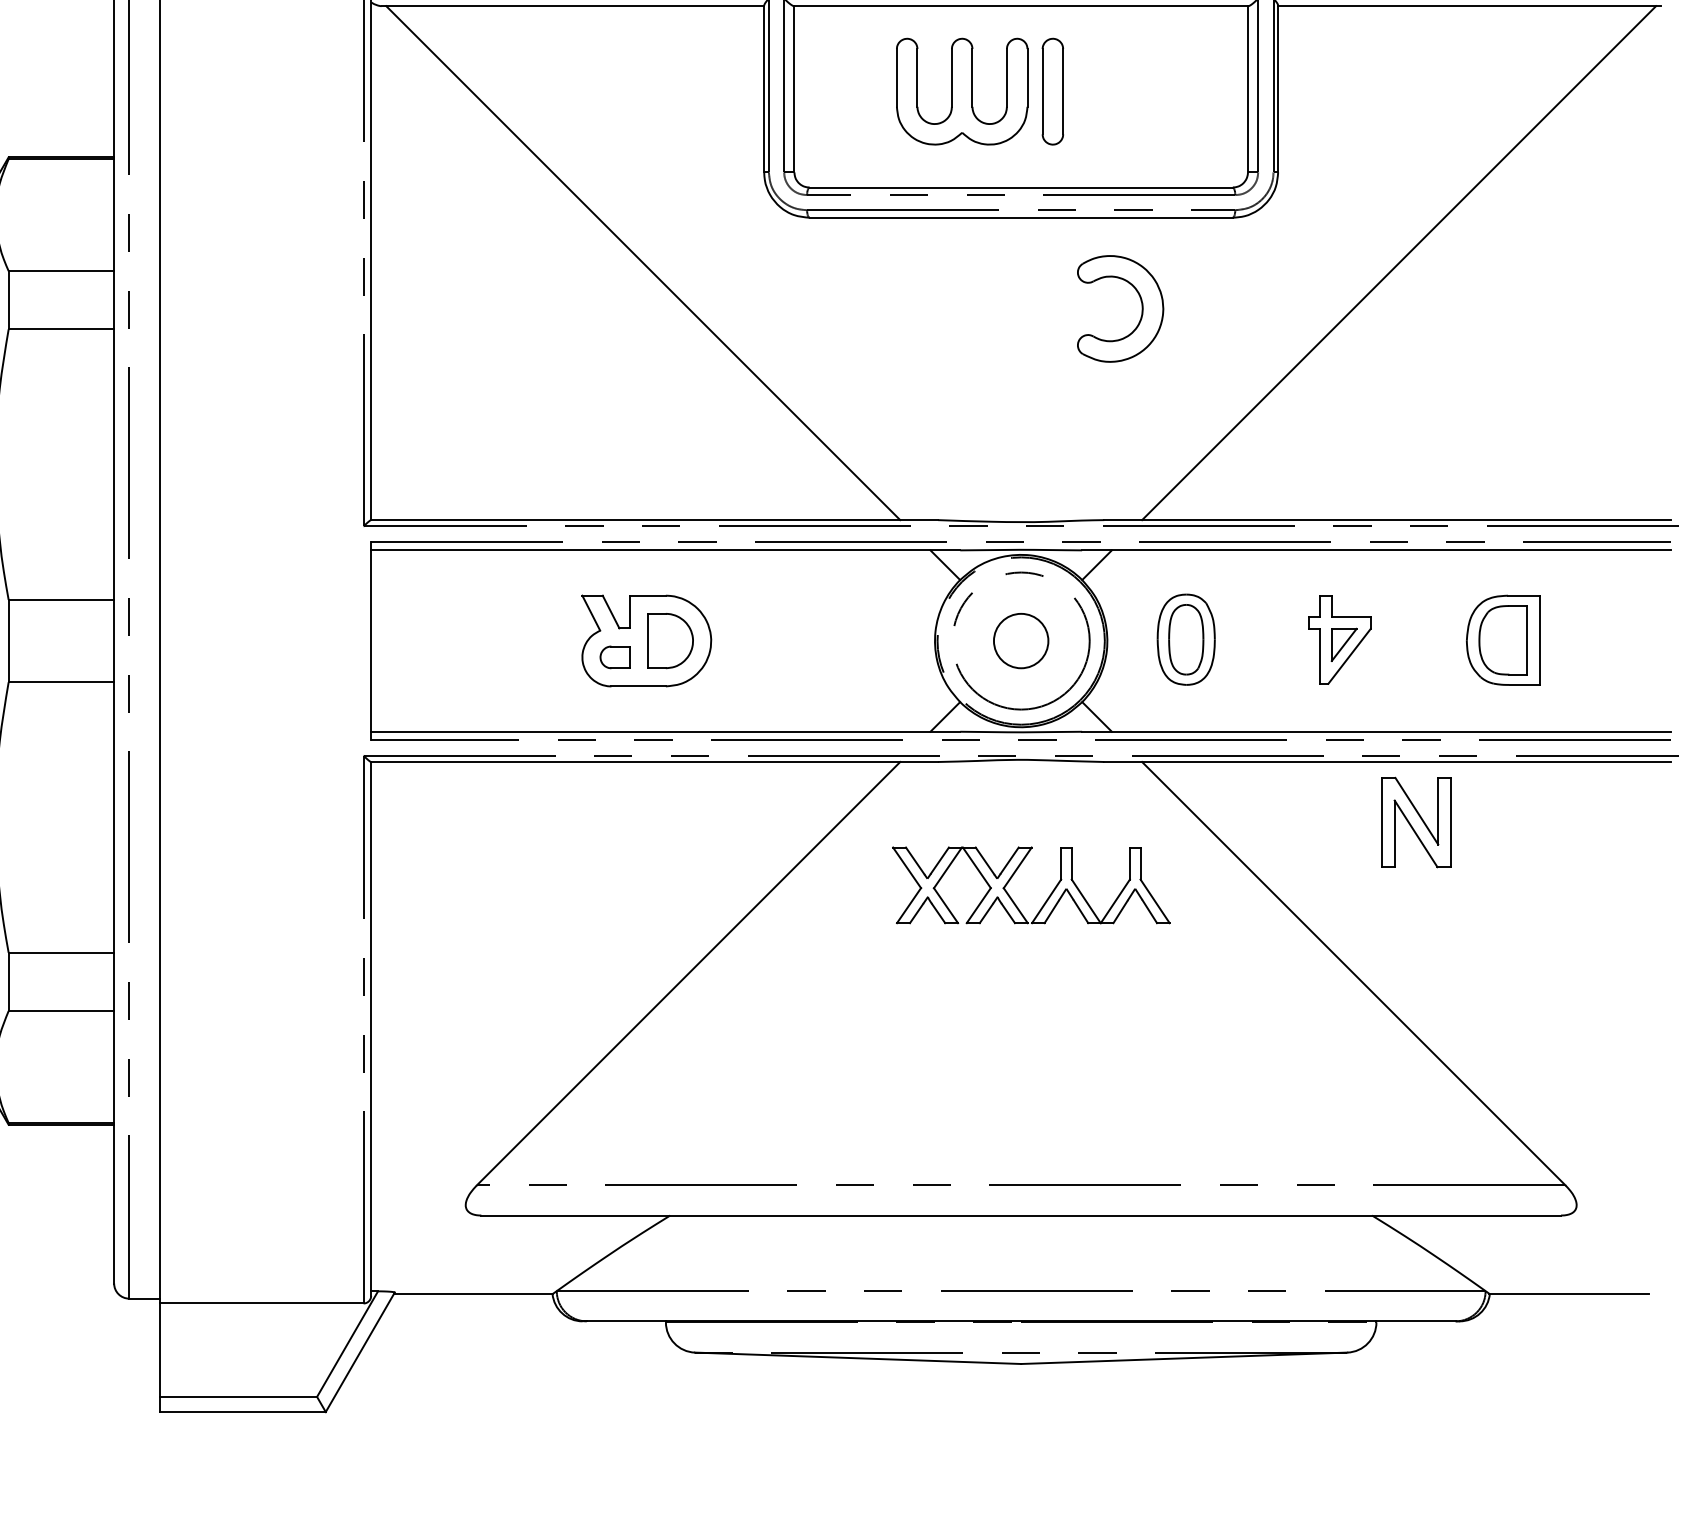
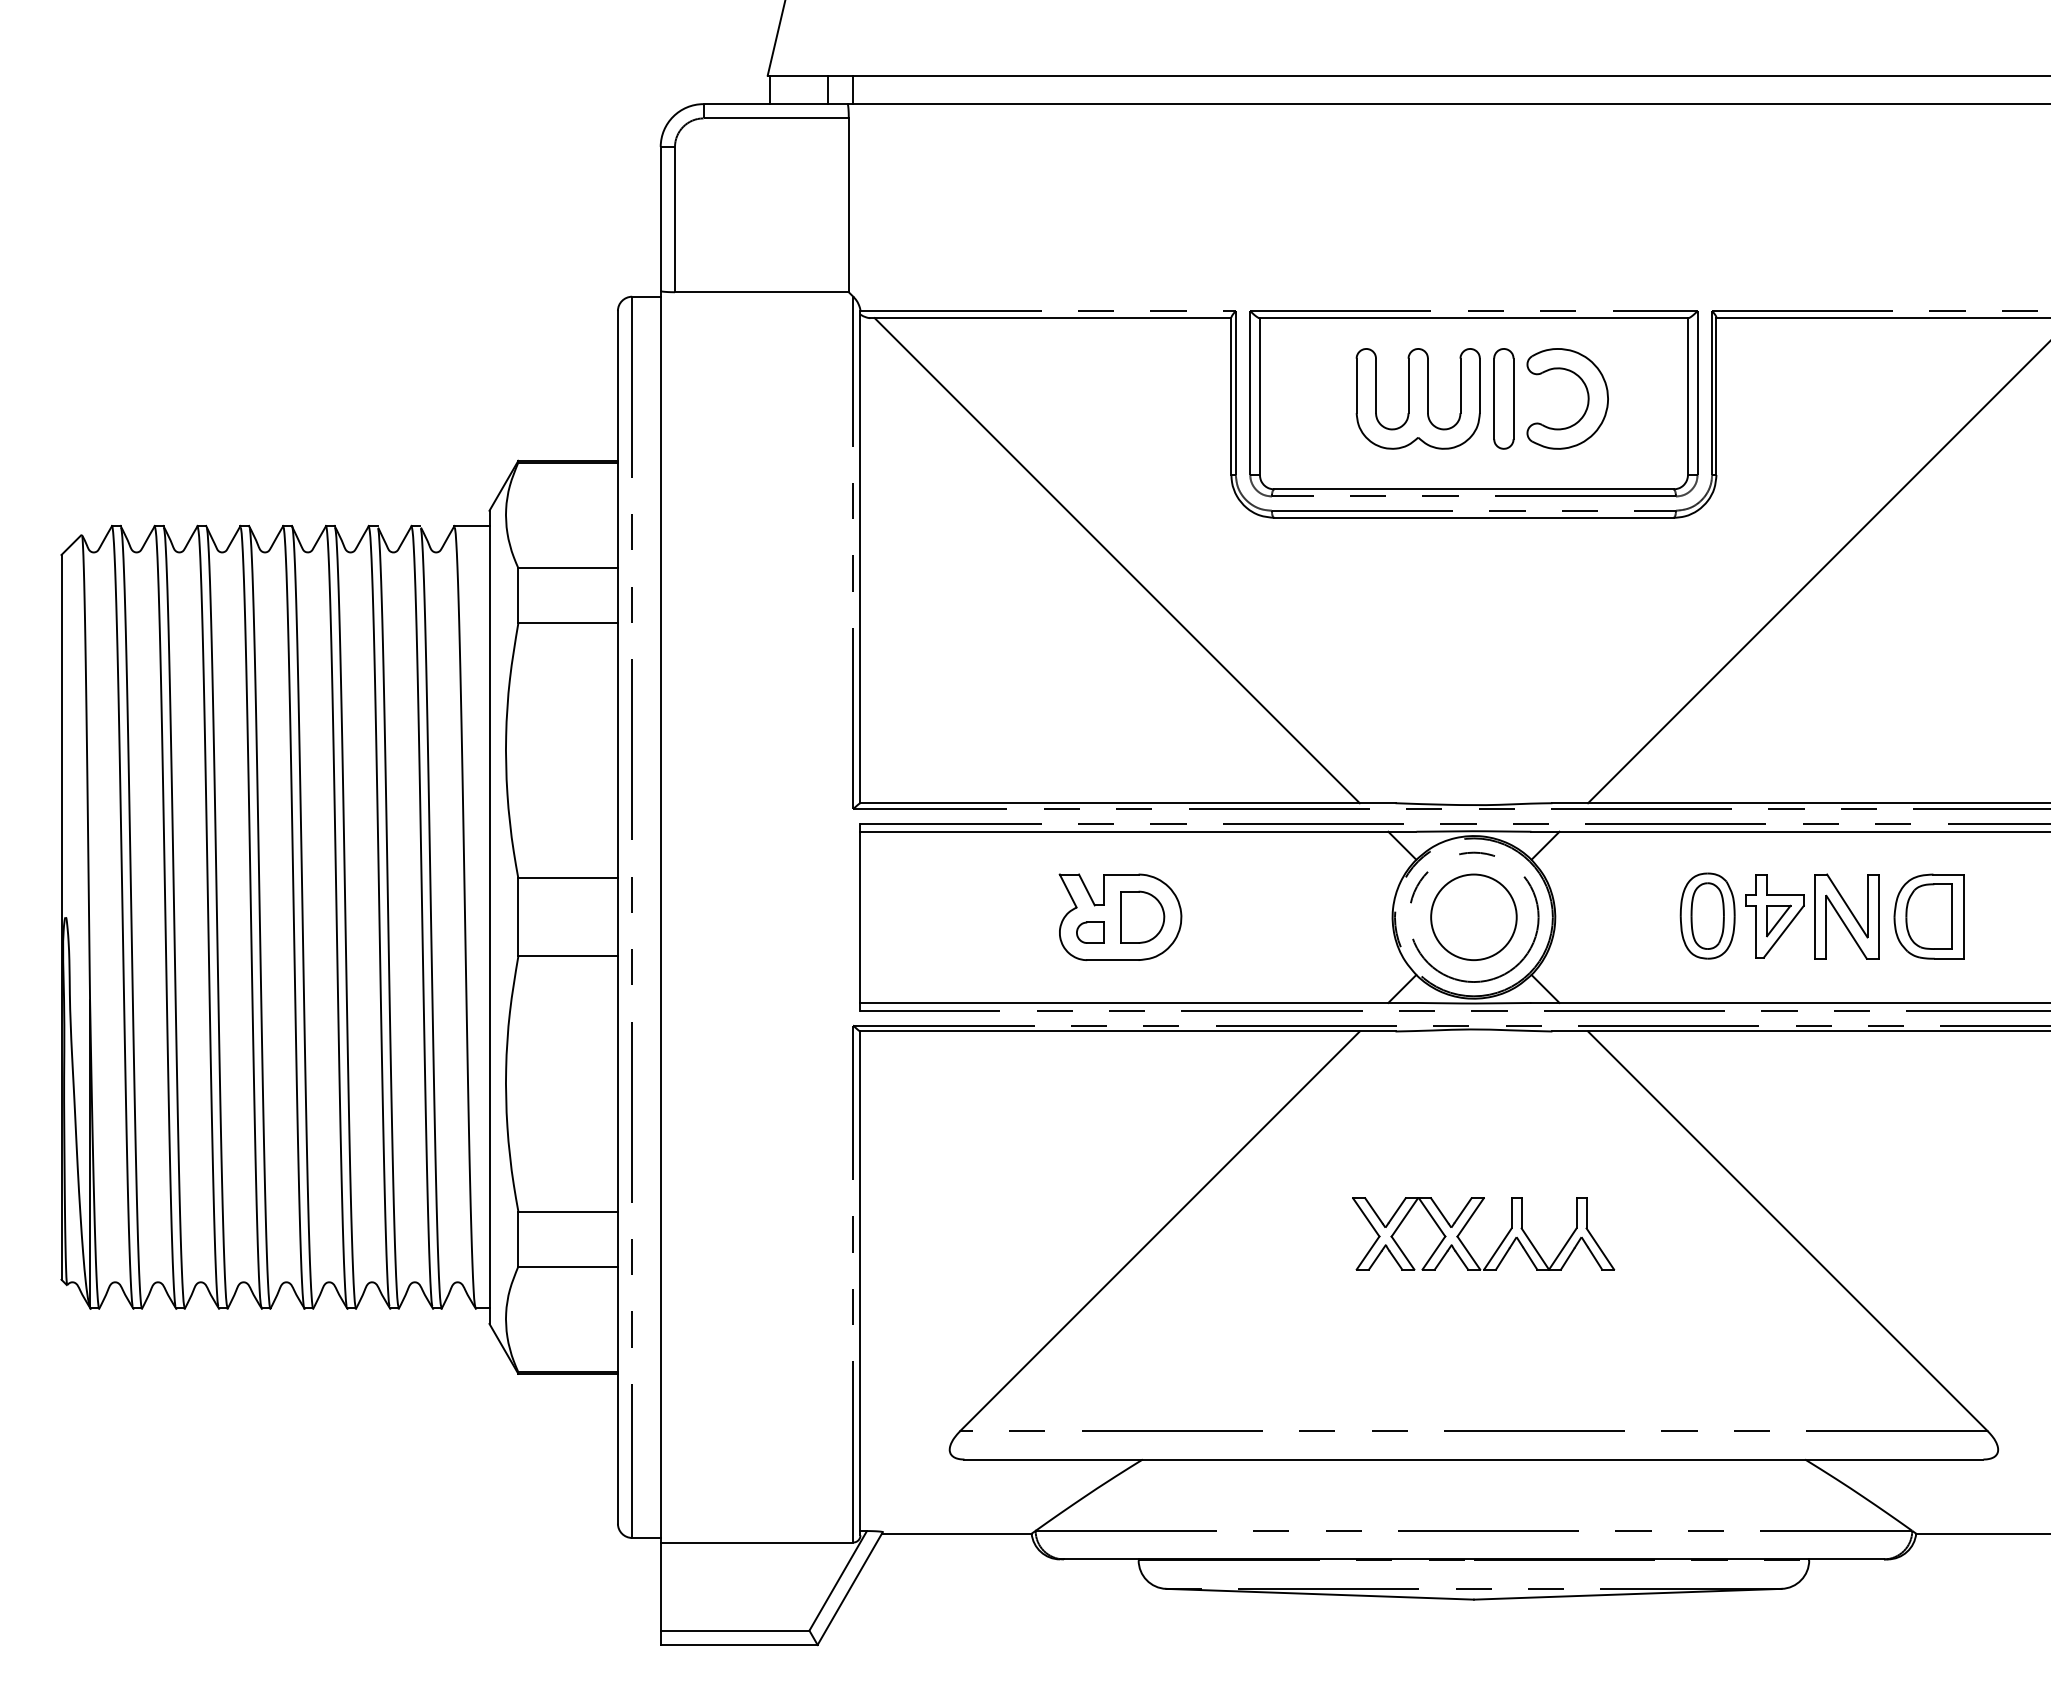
part: (1141, 308) -> (1587, 398), moved
part: (1186, 639) -> (1707, 915), moved
circle: (1020, 641) -> (1473, 917), size x1.67
part: (1415, 822) -> (1846, 916), moved
part: (1016, 872) -> (1469, 1221), moved

